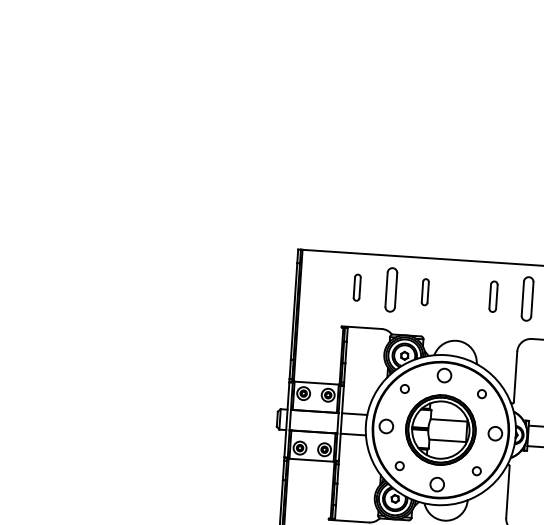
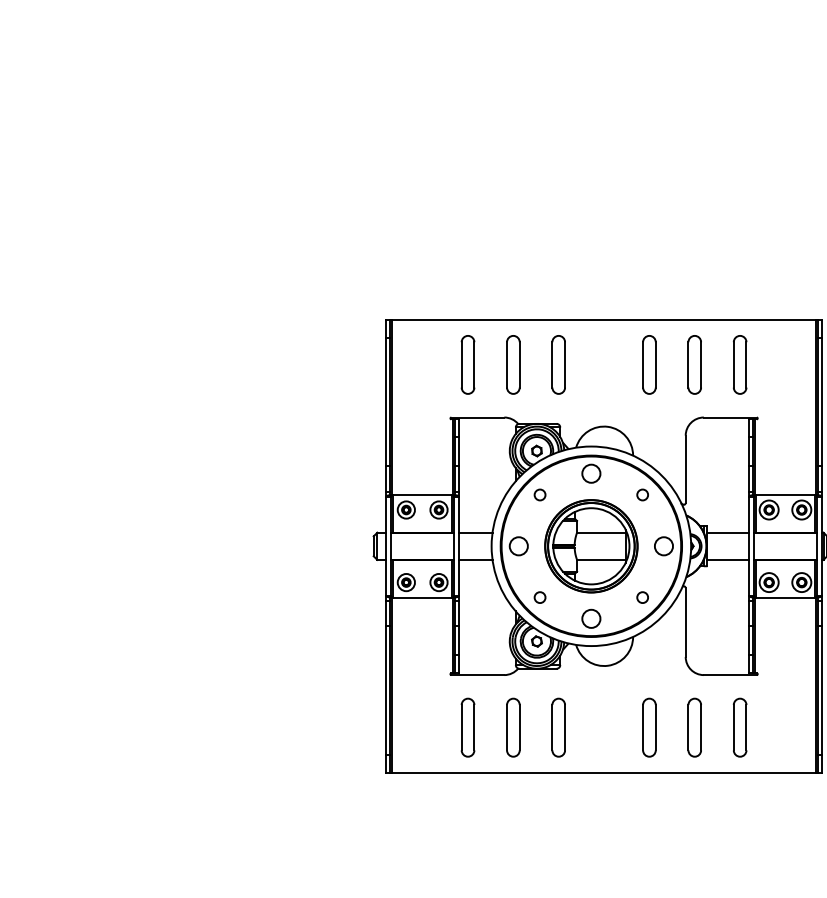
part: (356, 287) -> (467, 364), size x1.67
part: (425, 291) -> (558, 364), size x1.67
part: (493, 296) -> (649, 364), size x1.43

